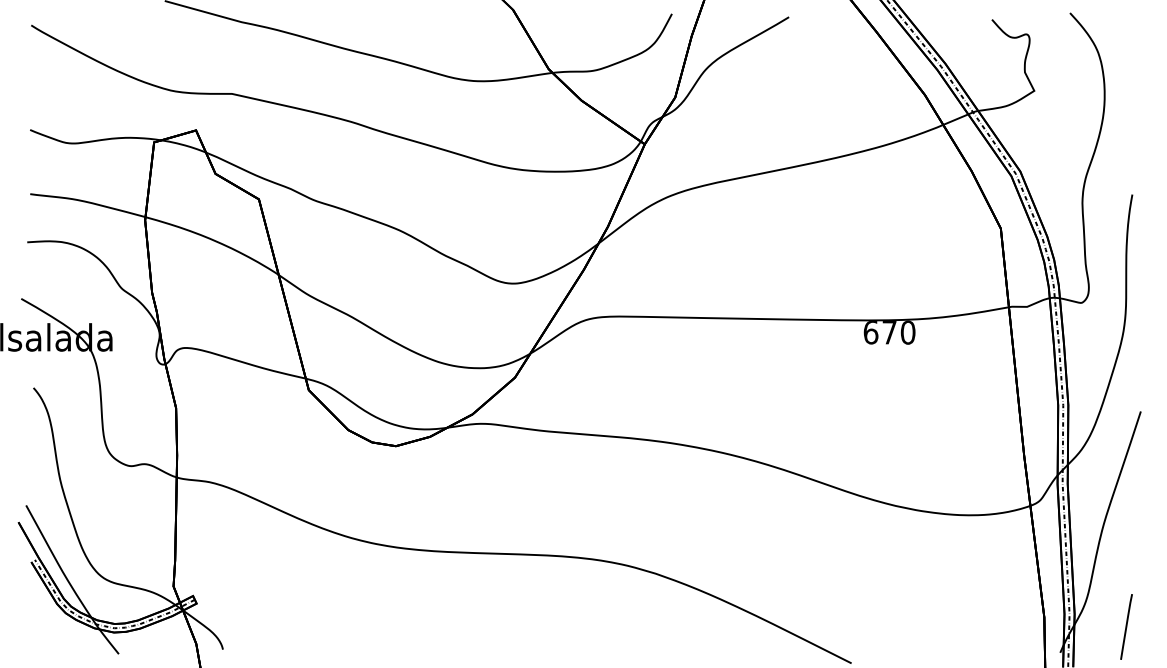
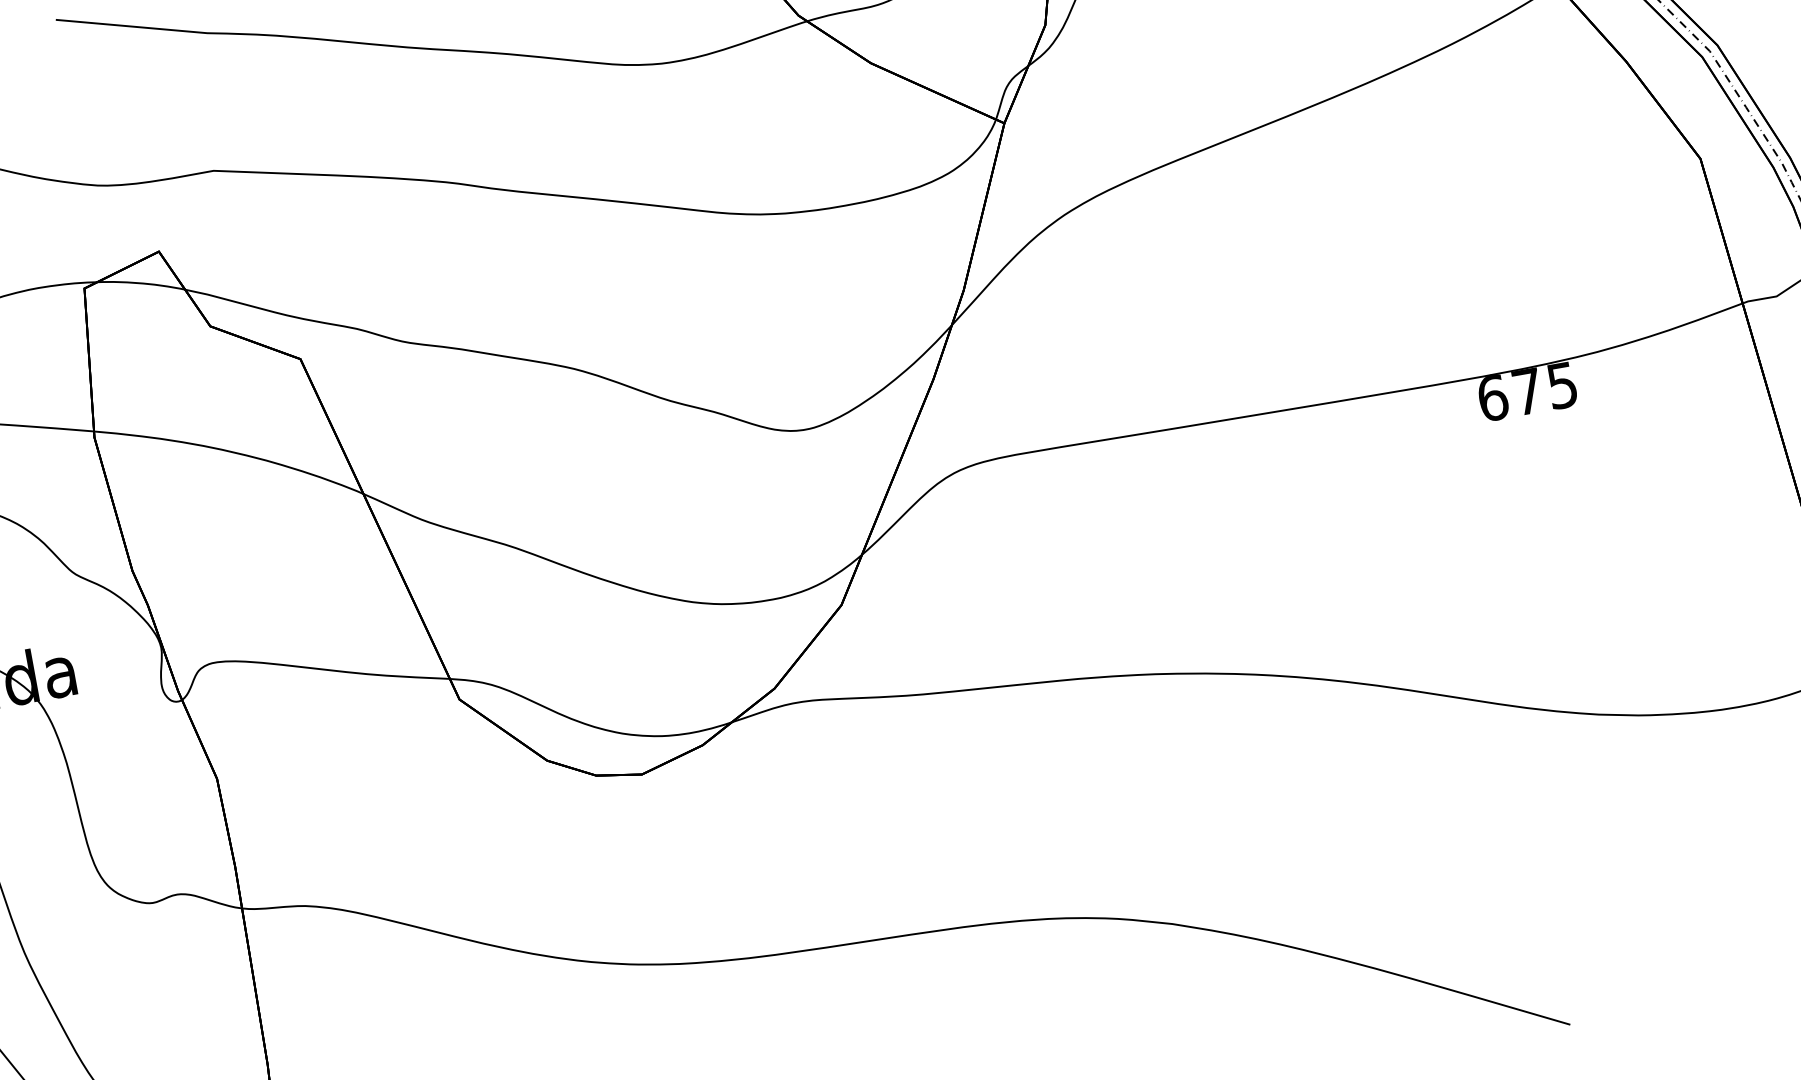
text: (907, 332) -> (1561, 385), 670 -> 675

